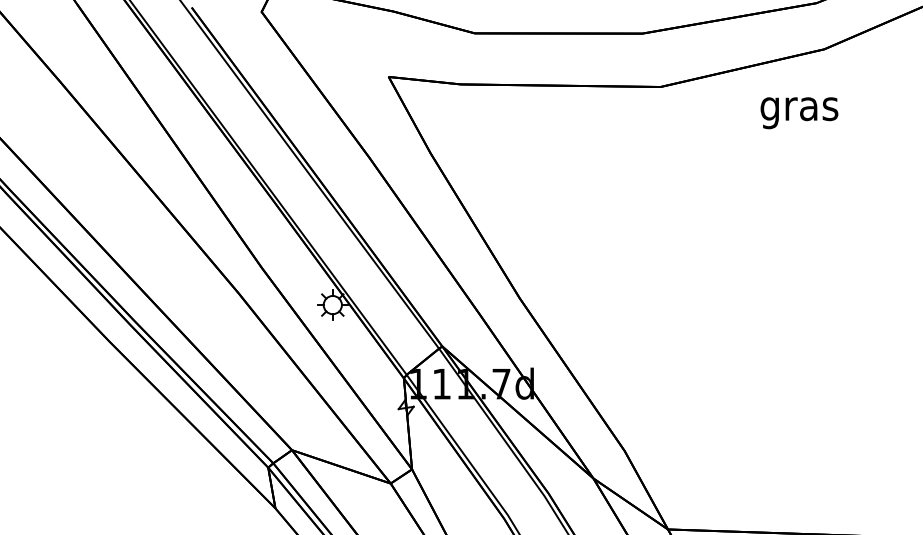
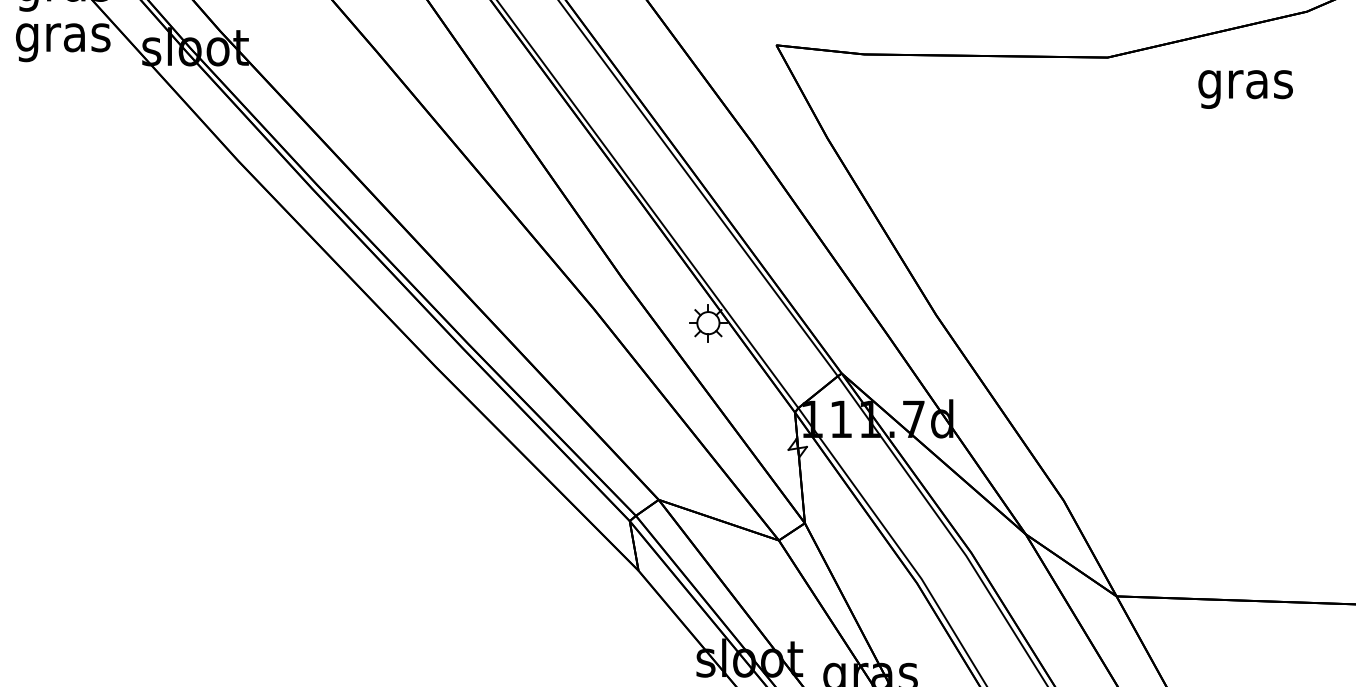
text: (799, 113) -> (1245, 89), moved

